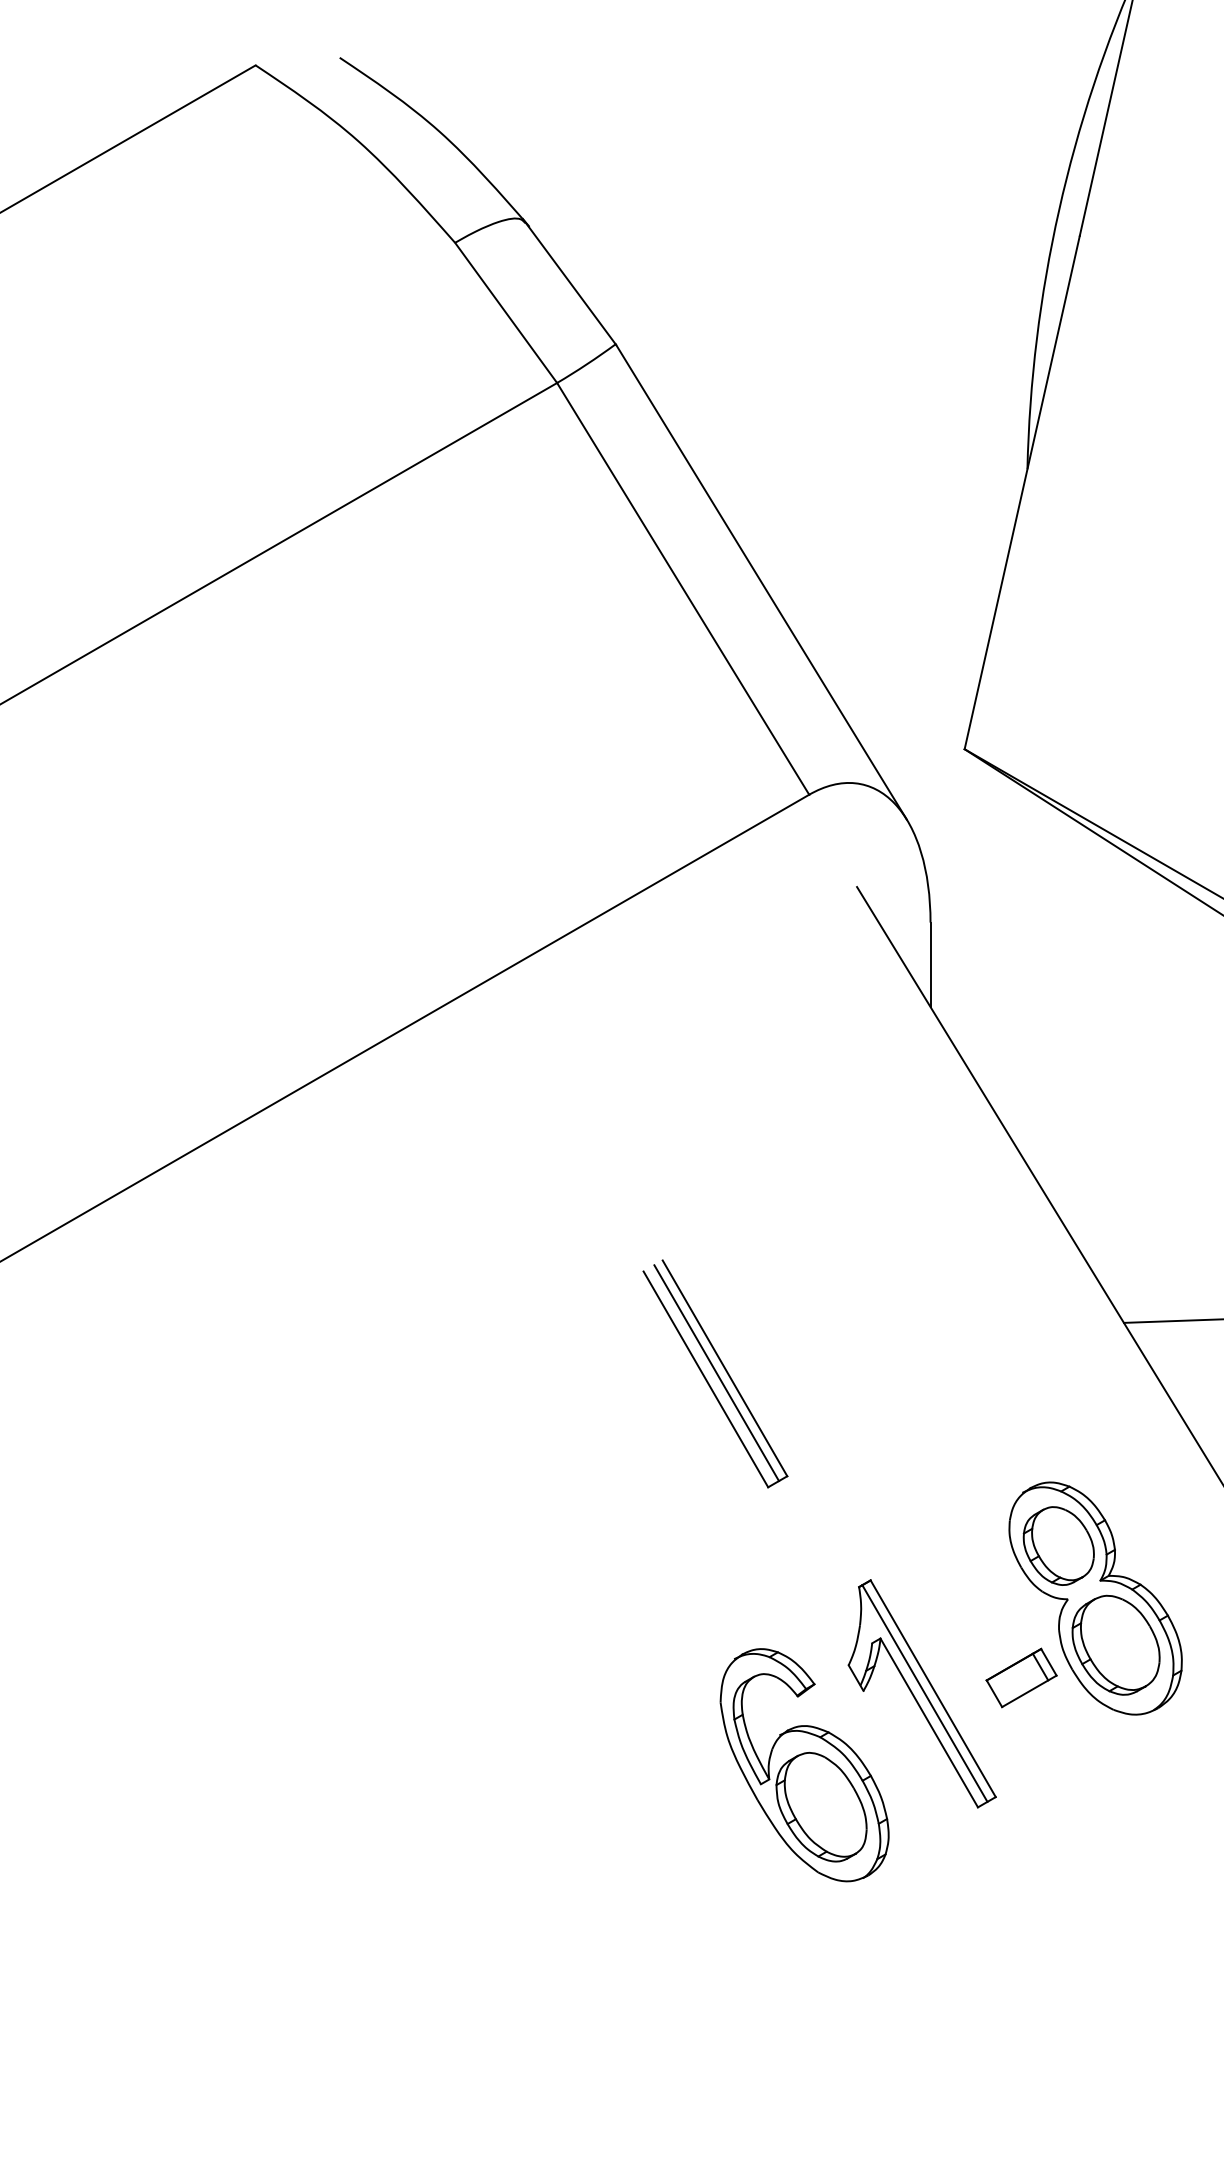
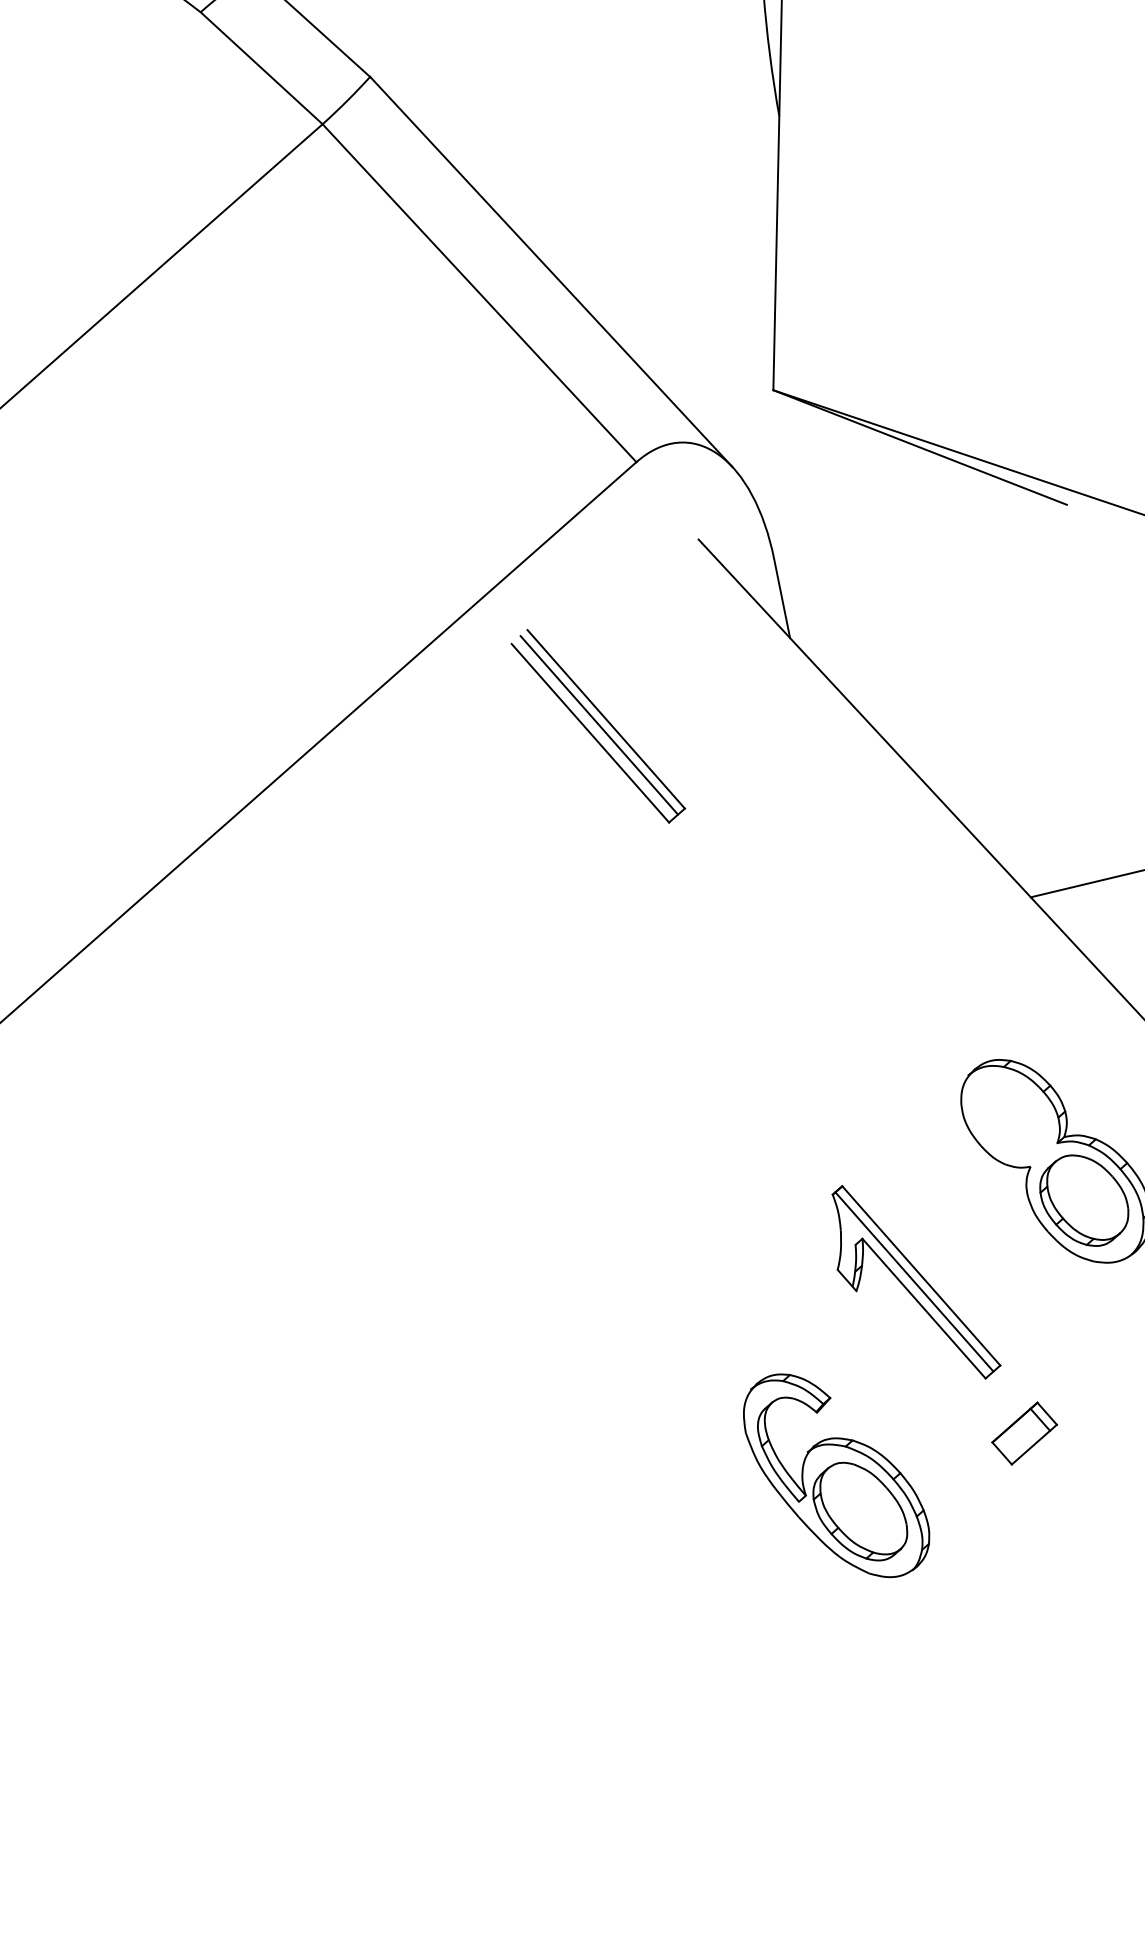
part: (715, 1373) -> (598, 725), moved
part: (1058, 1545) -> (1011, 1118), removed
part: (1021, 1677) -> (1024, 1433), moved
part: (804, 1765) -> (836, 1475), moved

